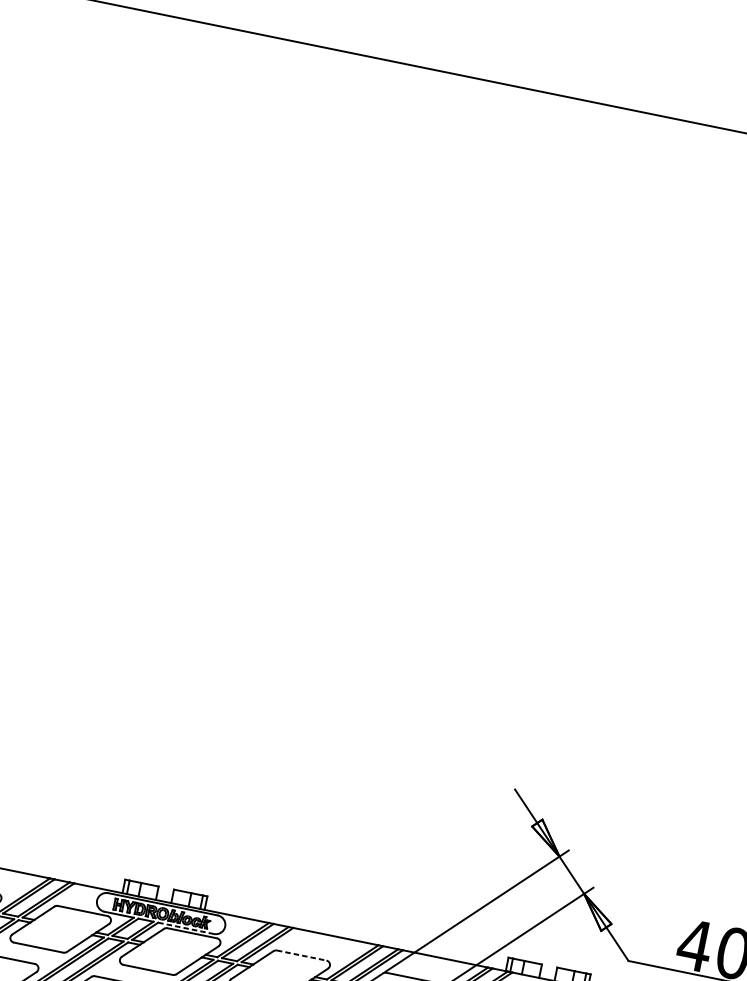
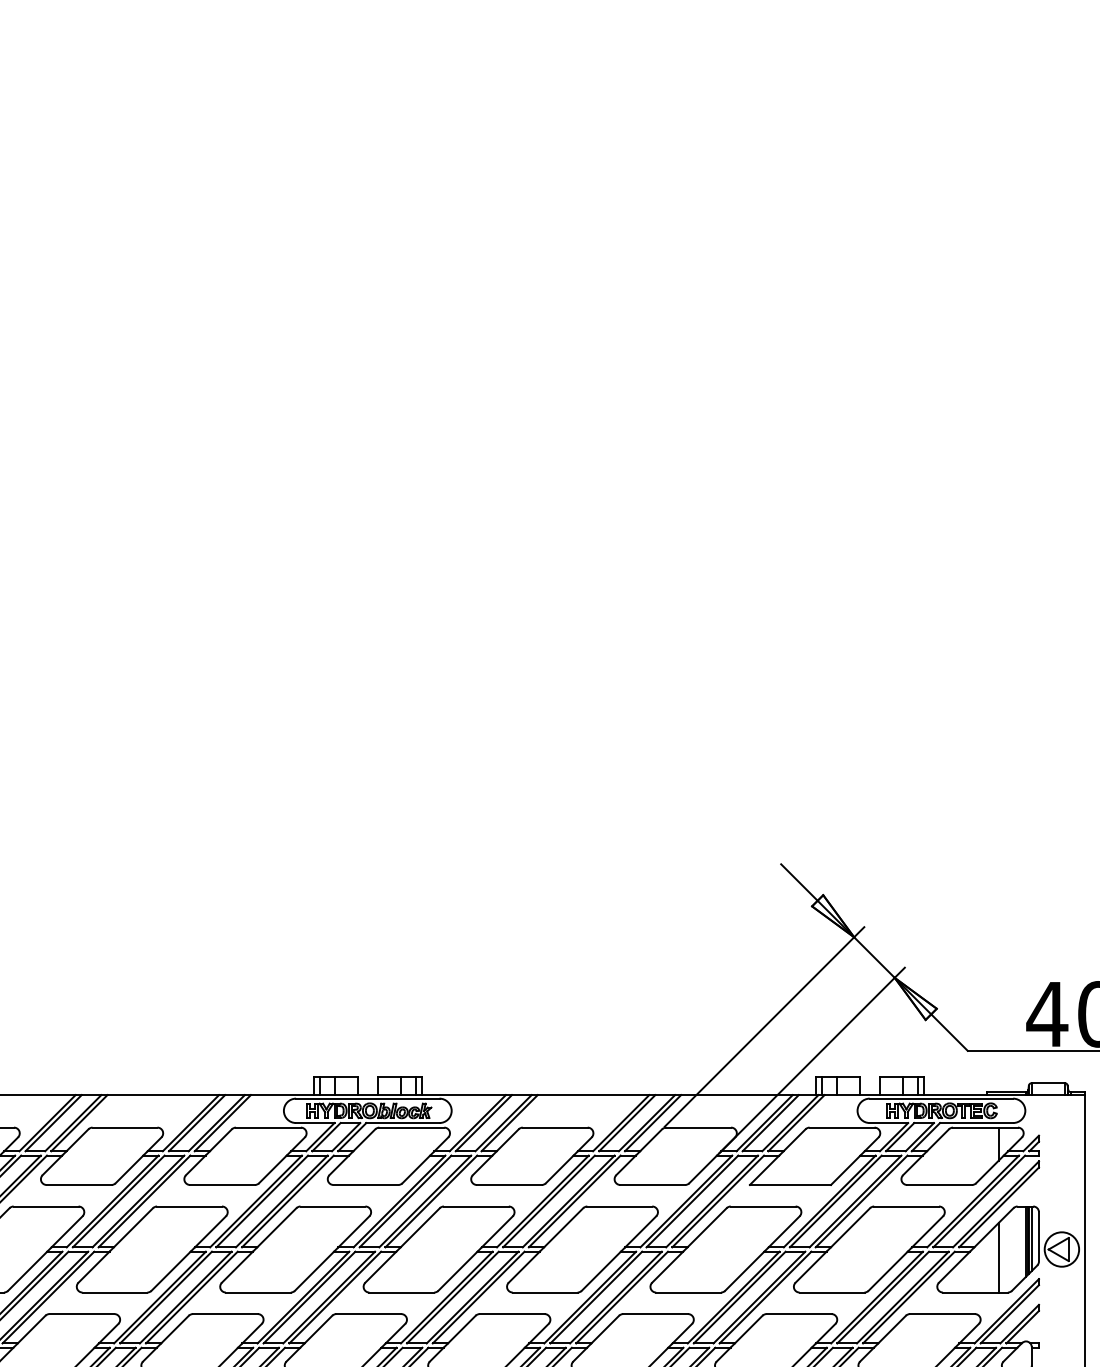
line: (185, 928) -> (402, 1123), dashed -> solid
line: (301, 955) -> (555, 1127), dashed -> solid

